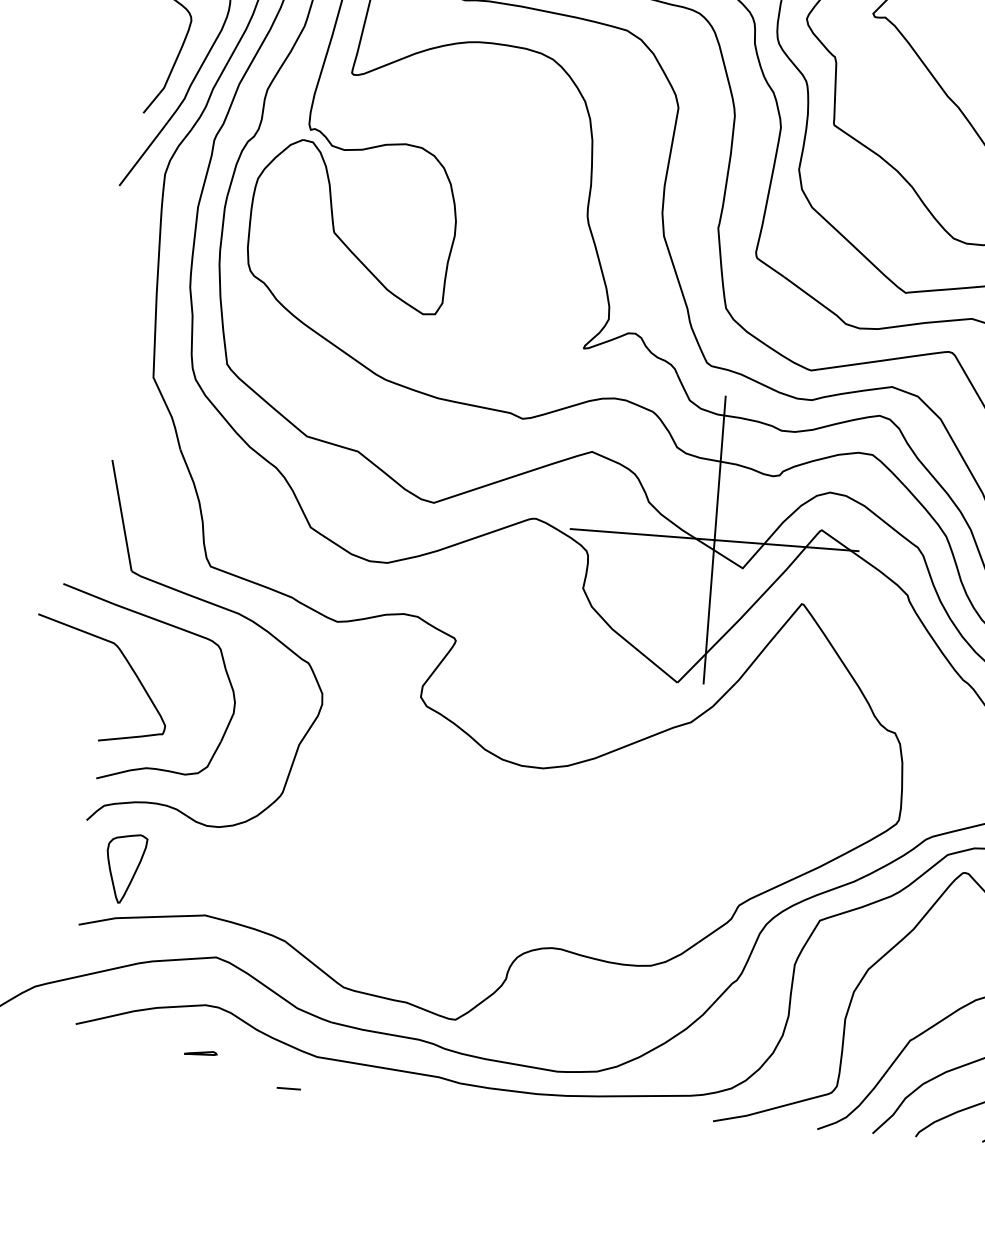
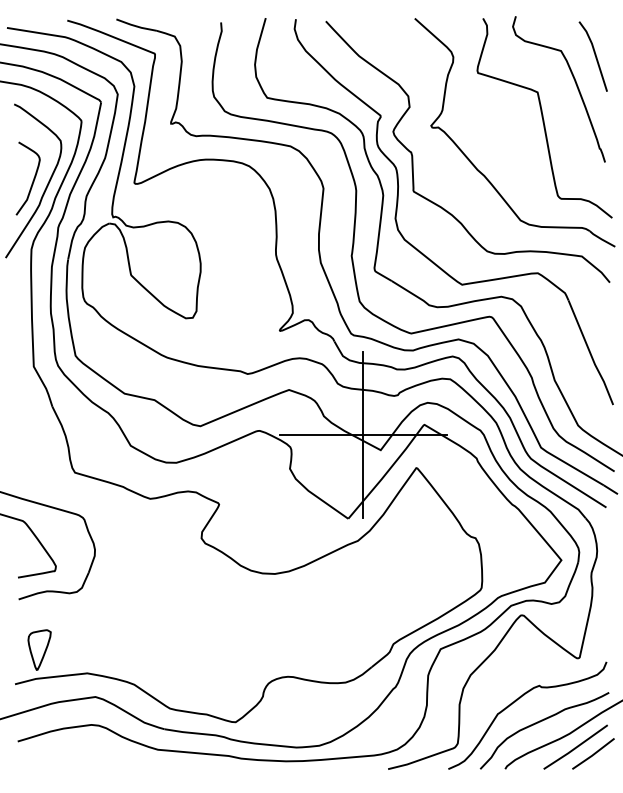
part: (225, 610) -> (85, 497), removed
line: (201, 1052) -> (91, 752), removed
line: (289, 1087) -> (143, 768), removed

